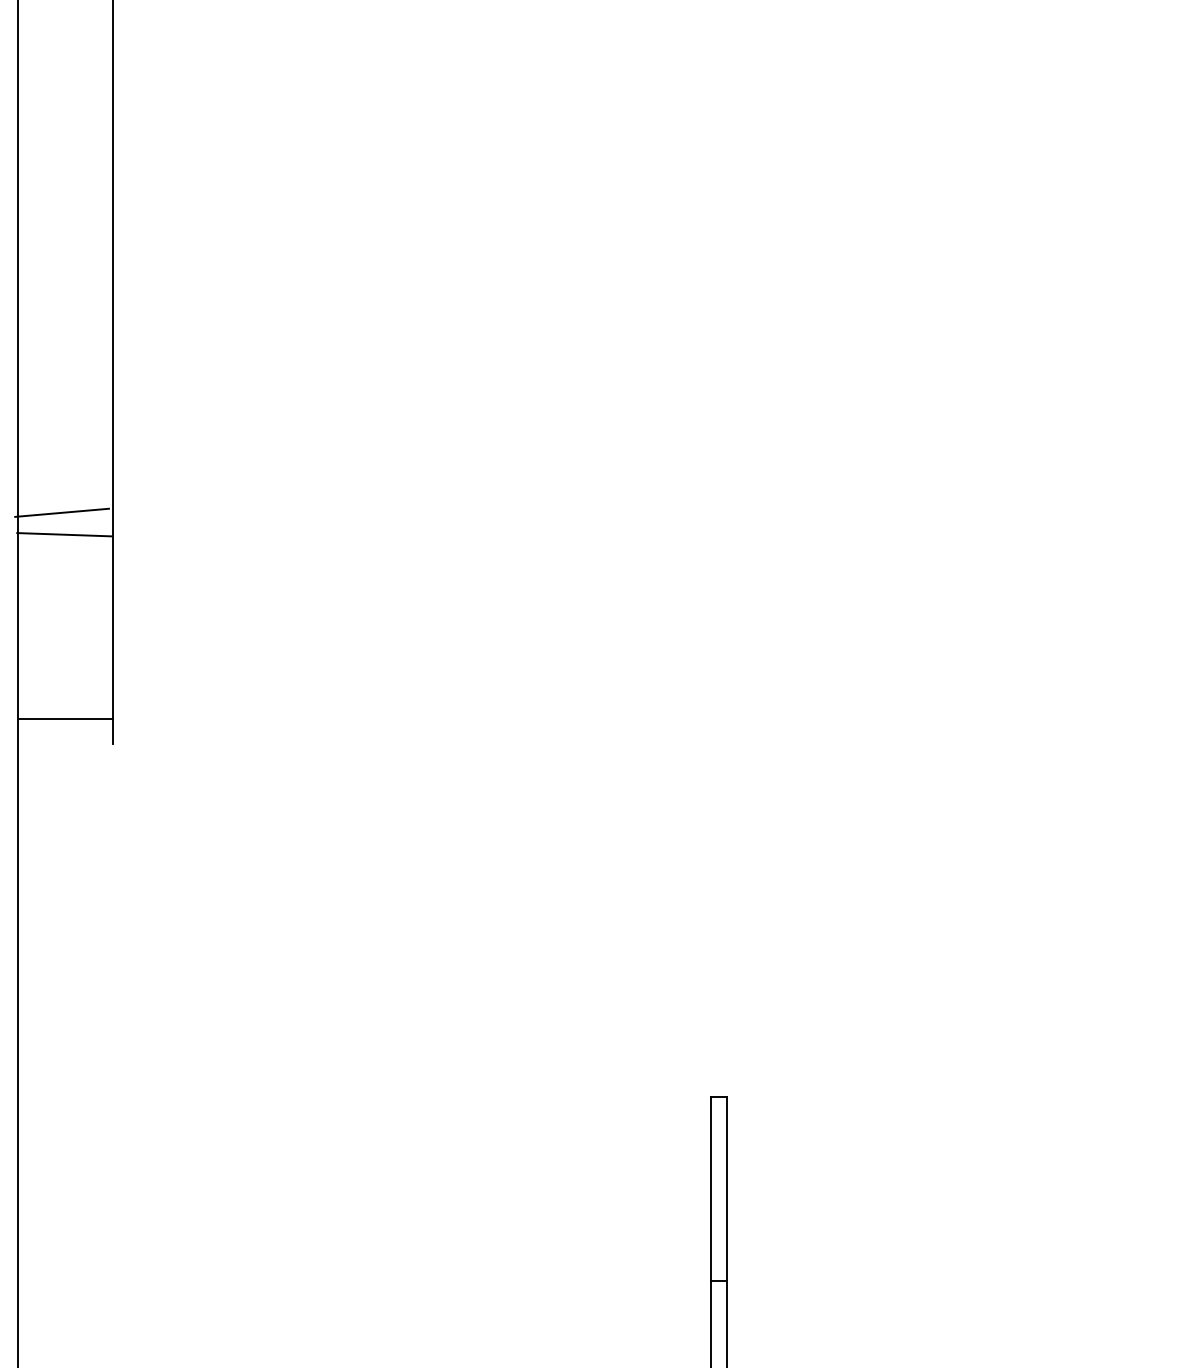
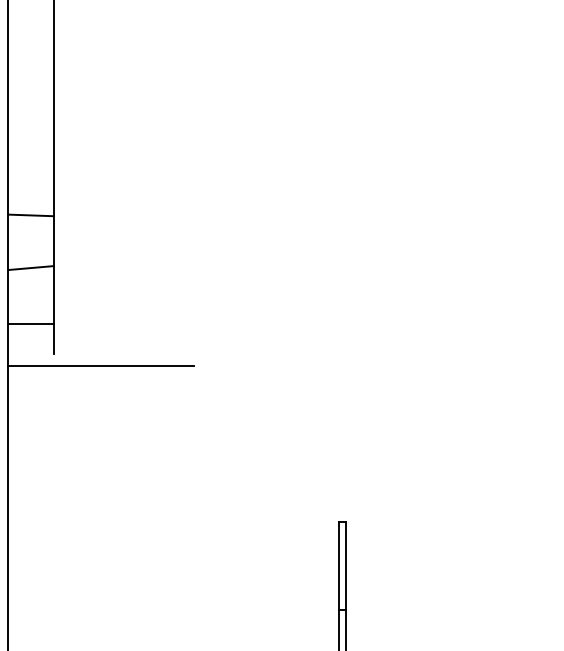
line: (62, 511) -> (31, 267), moved
line: (64, 534) -> (31, 215), moved
line: (66, 719) -> (31, 324), moved
line: (211, 768) -> (100, 365), added

